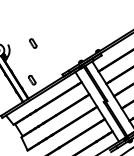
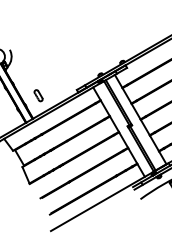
part: (33, 43) -> (41, 49), removed

